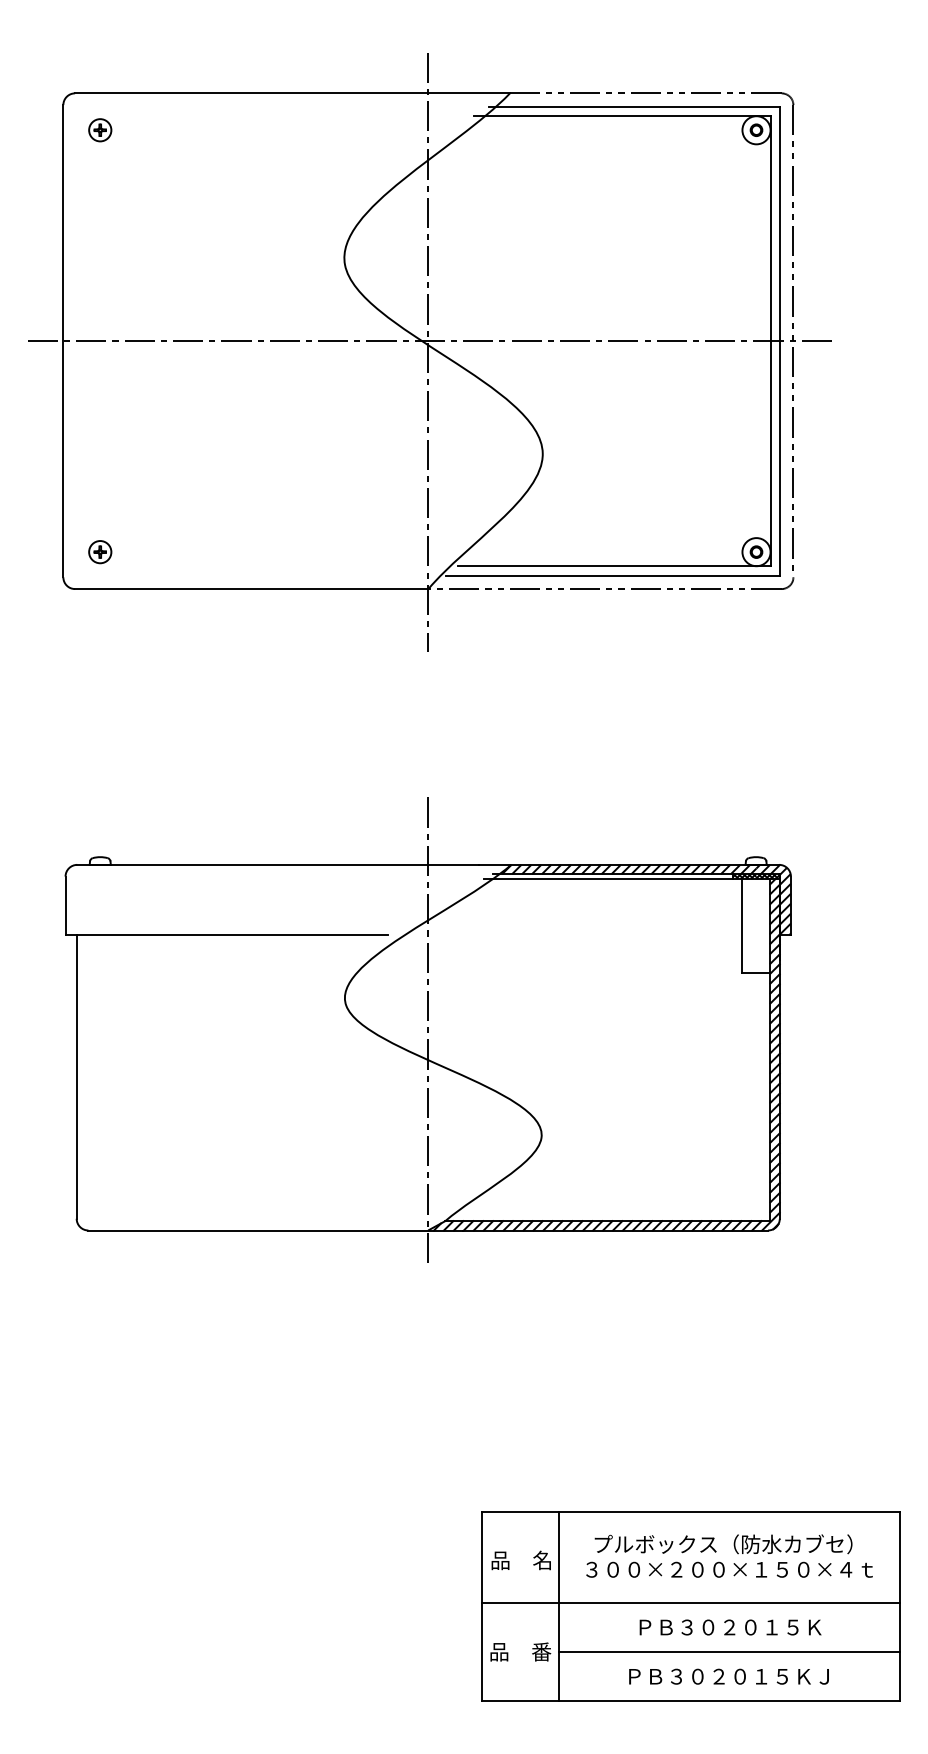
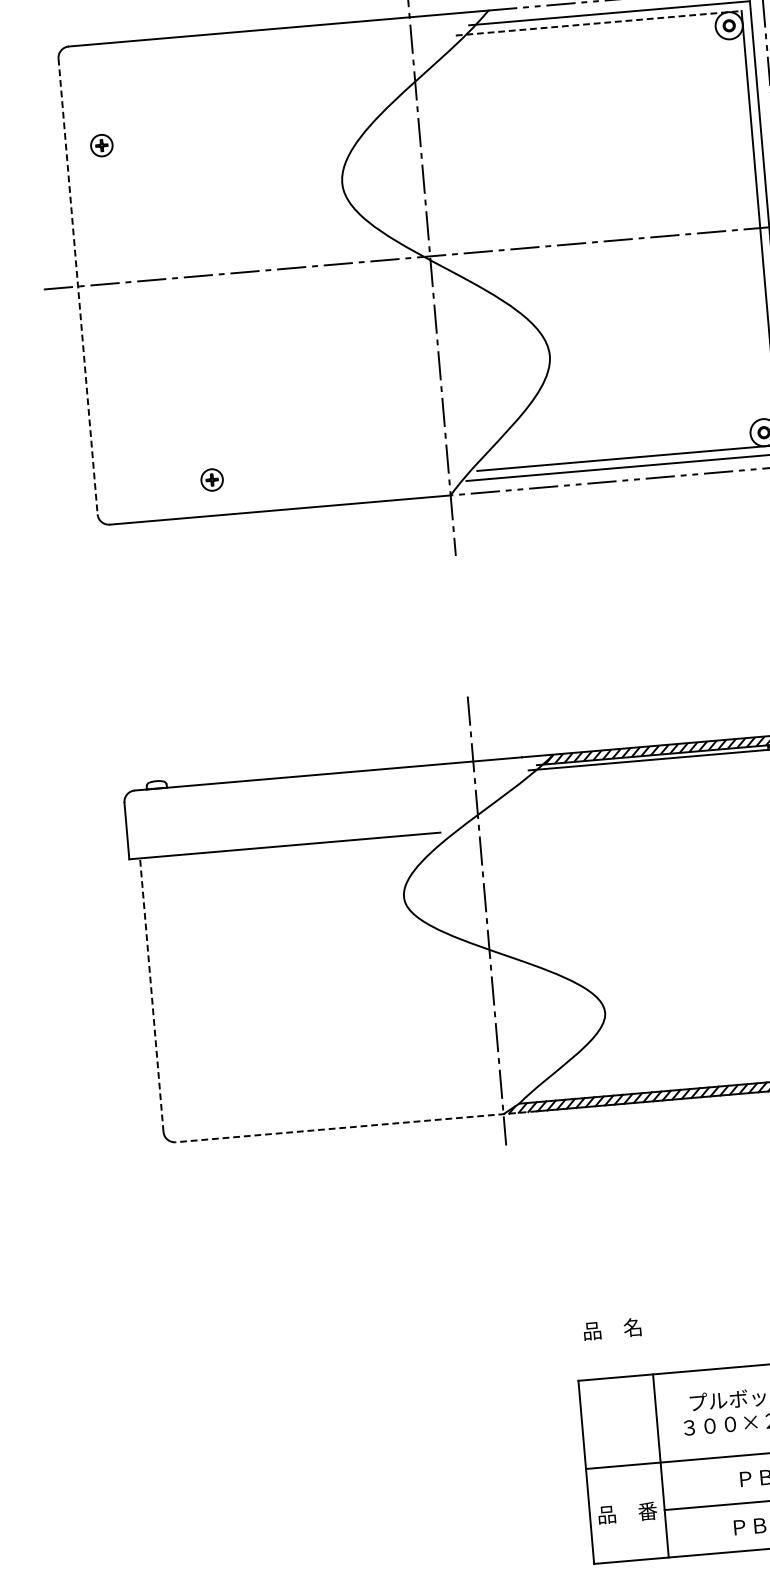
line: (622, 116) -> (598, 23), solid -> dashed
part: (100, 130) -> (102, 145), moved
line: (63, 341) -> (78, 286), solid -> dashed
part: (100, 552) -> (212, 480), moved
line: (76, 1076) -> (151, 994), solid -> dashed
line: (275, 1230) -> (356, 1126), solid -> dashed
text: (520, 1560) -> (611, 1329), moved

